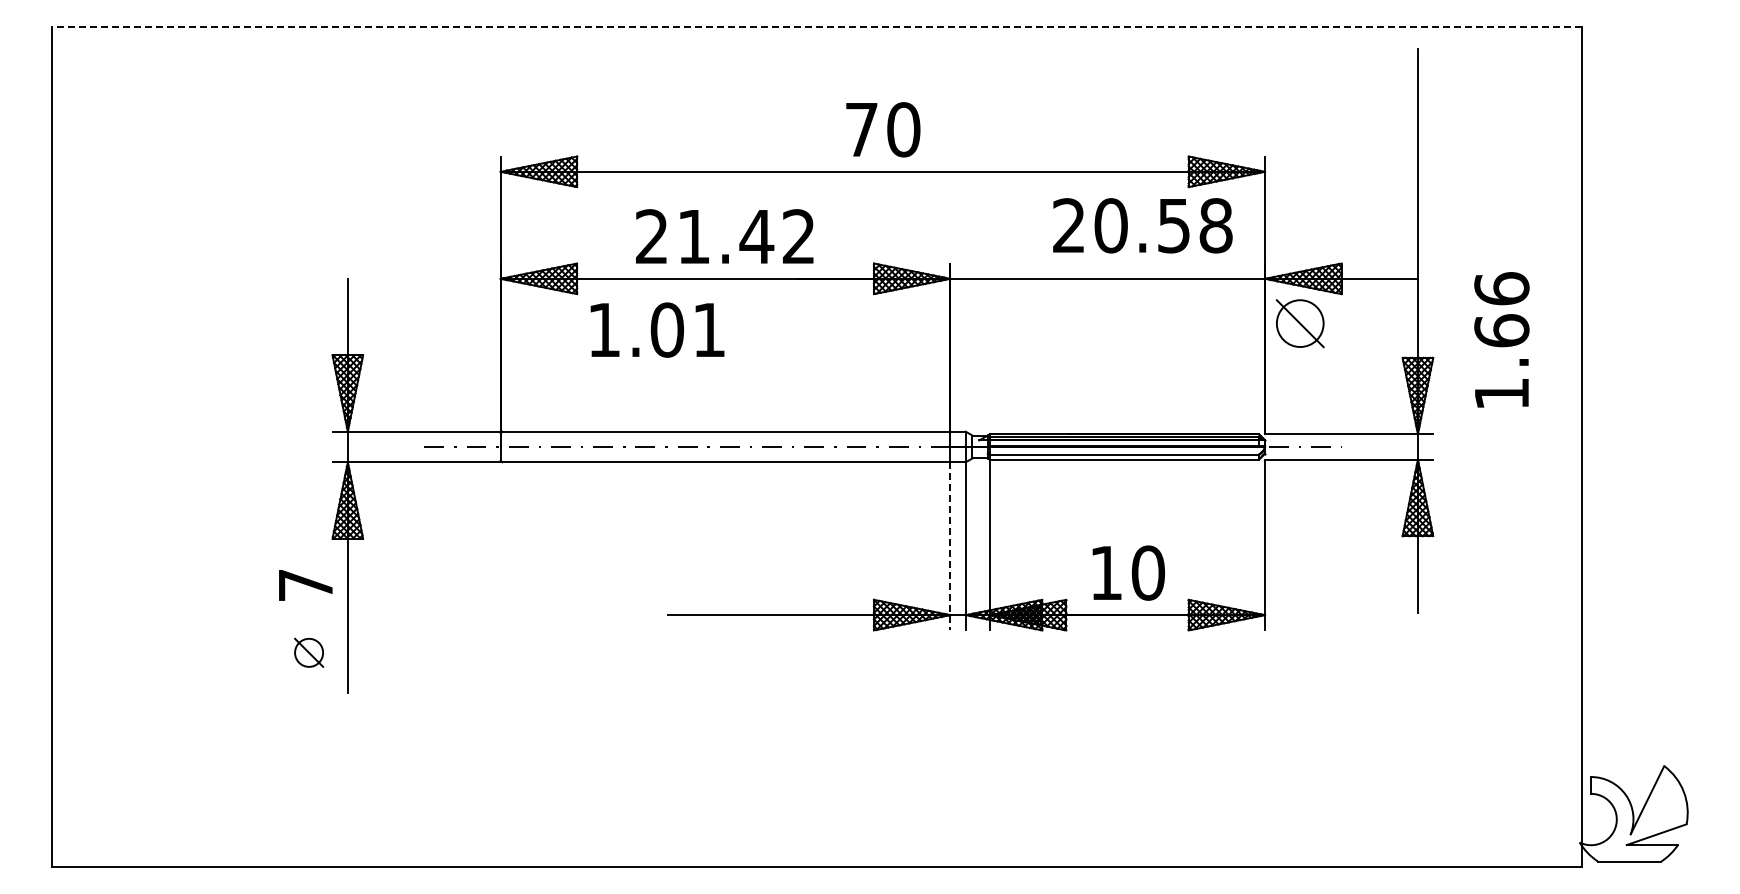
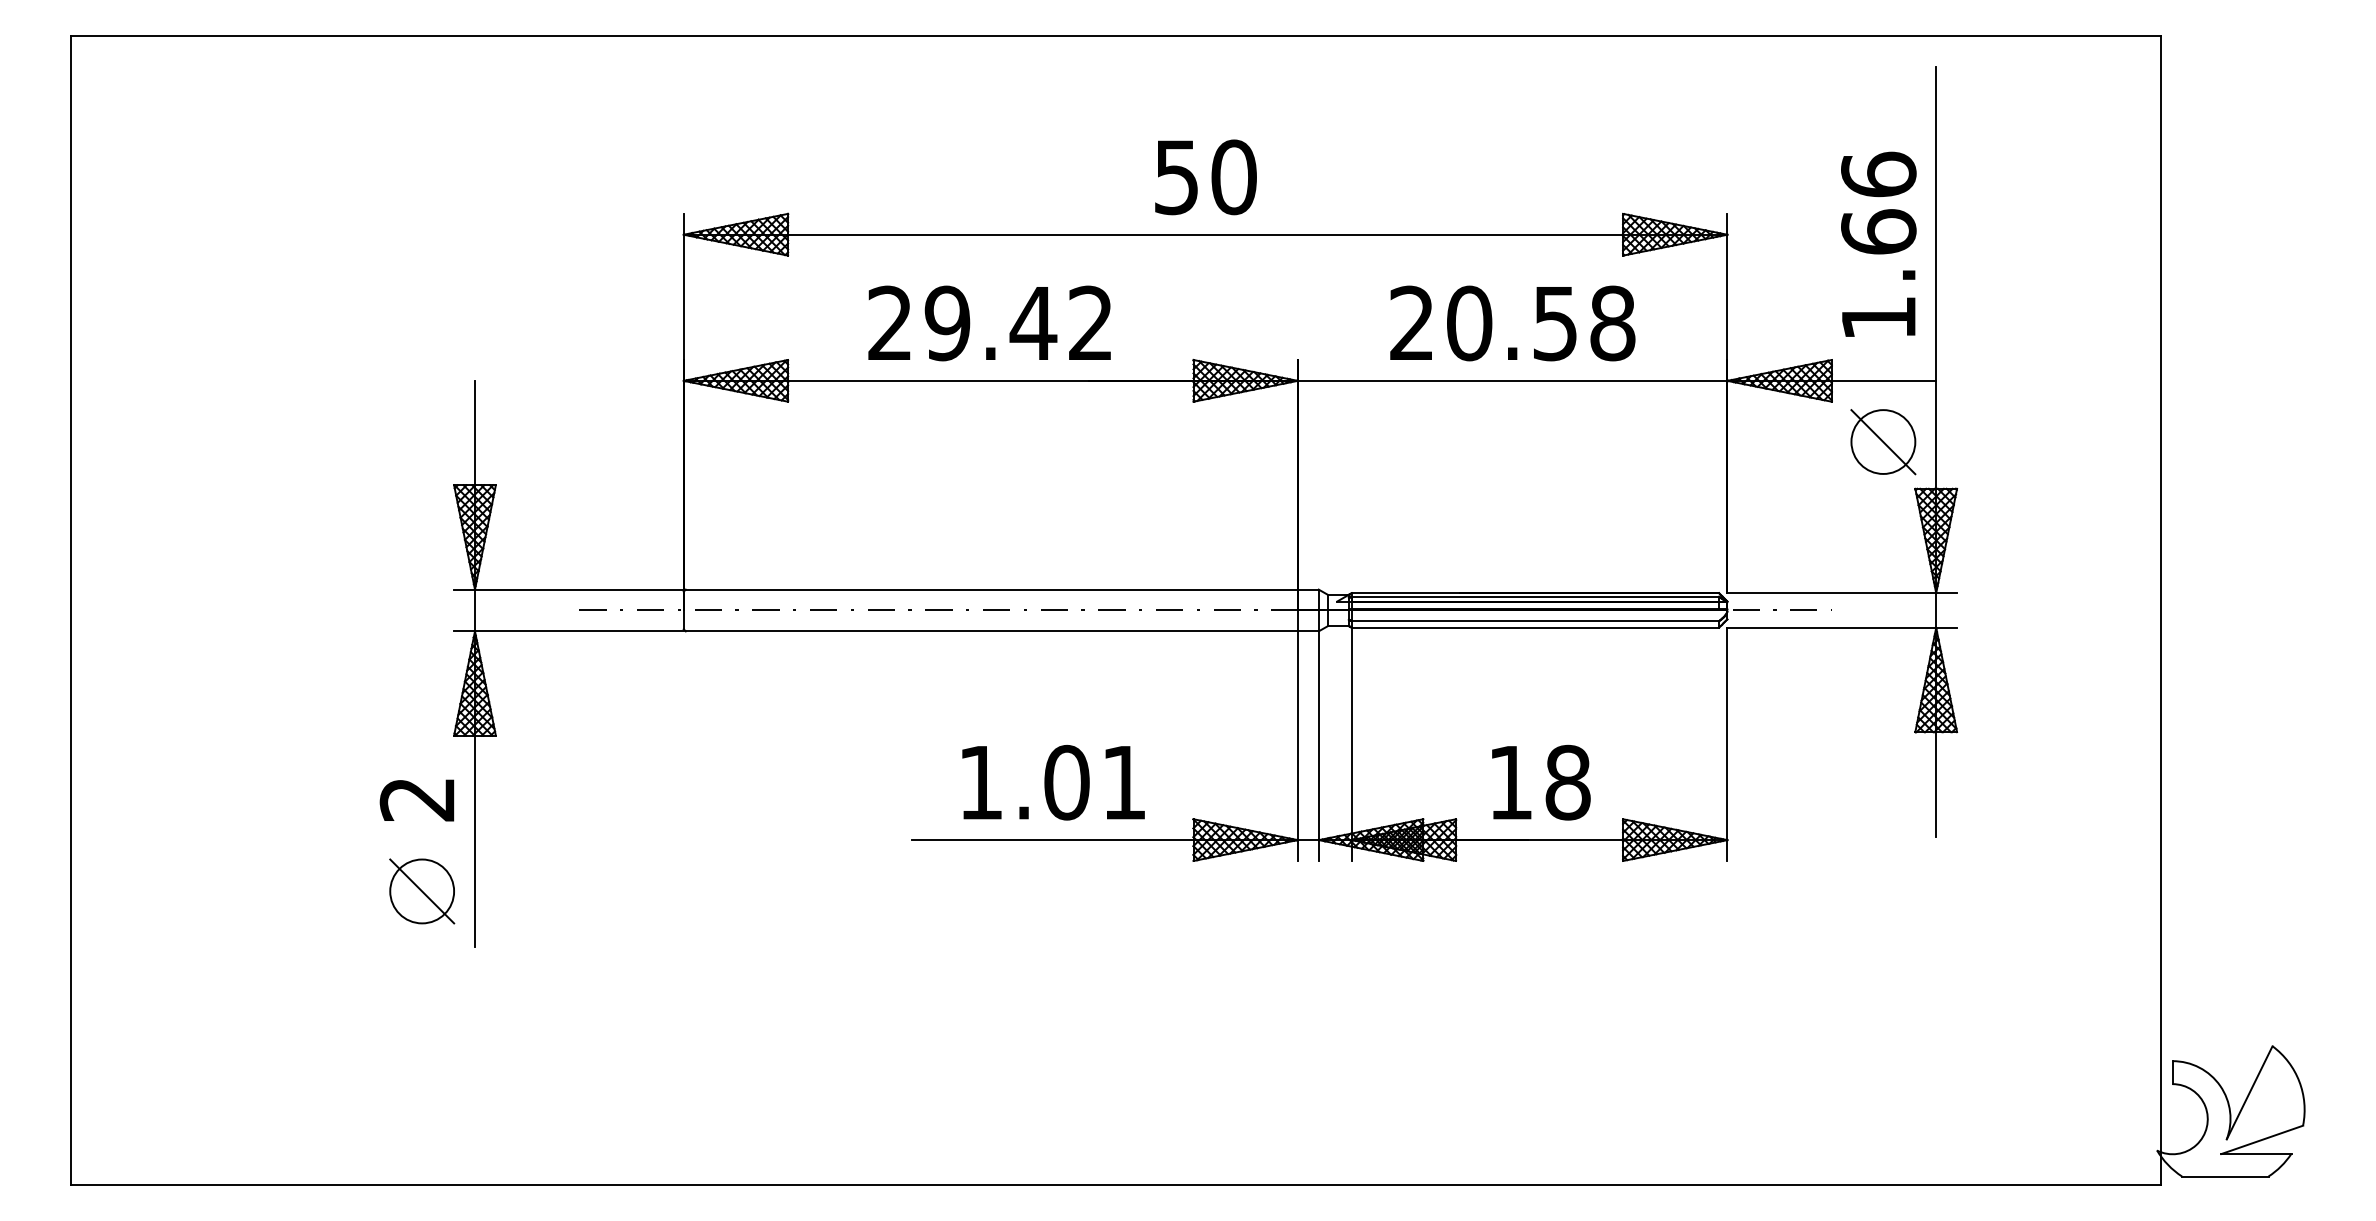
line: (816, 26) -> (1114, 36), dashed -> solid
text: (861, 130) -> (1176, 178), 70 -> 50
text: (1142, 225) -> (1512, 323), moved
text: (693, 236) -> (946, 323), 21.42 -> 29.42
part: (1299, 323) -> (1882, 441), moved
text: (657, 329) -> (1053, 781), moved
text: (1501, 339) -> (1878, 243), moved
line: (950, 546) -> (1297, 746), dashed -> solid
text: (1148, 572) -> (1568, 781), 10 -> 18
text: (305, 585) -> (417, 799), 7 -> 2
part: (308, 652) -> (421, 891), size x1.67

